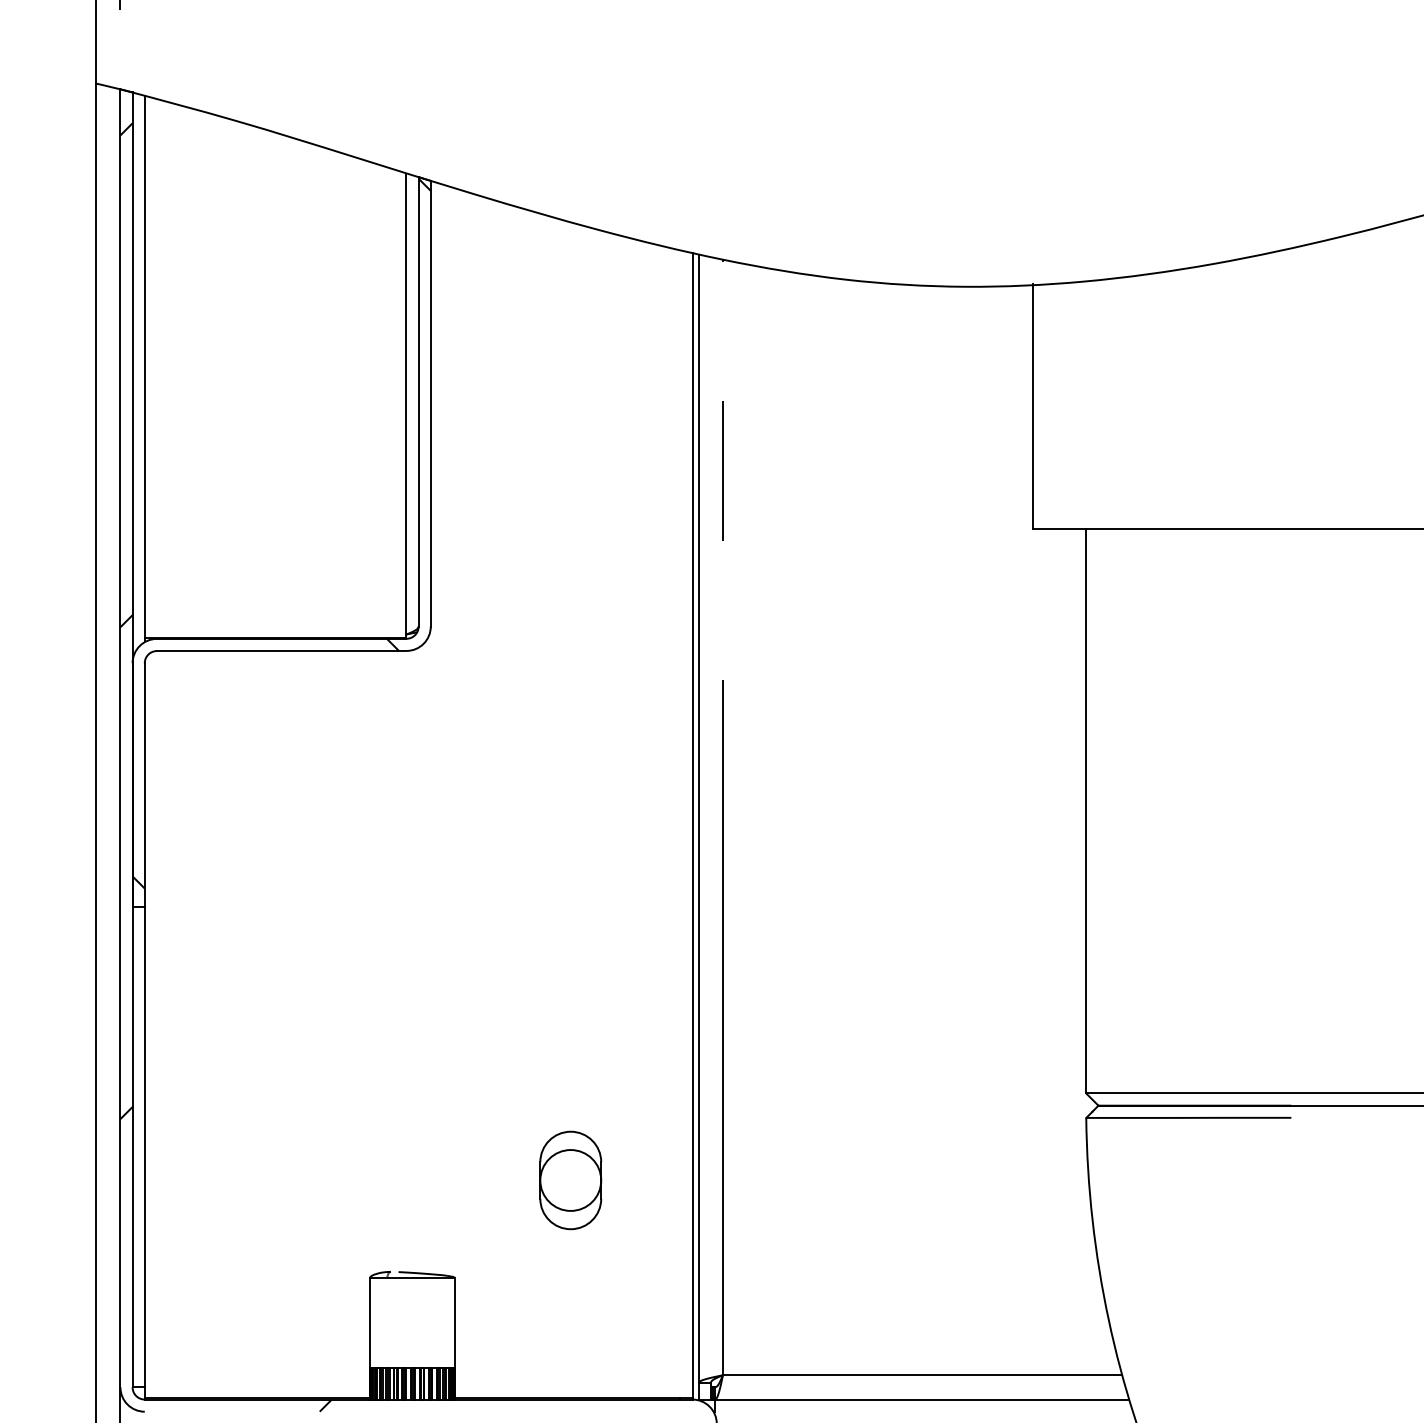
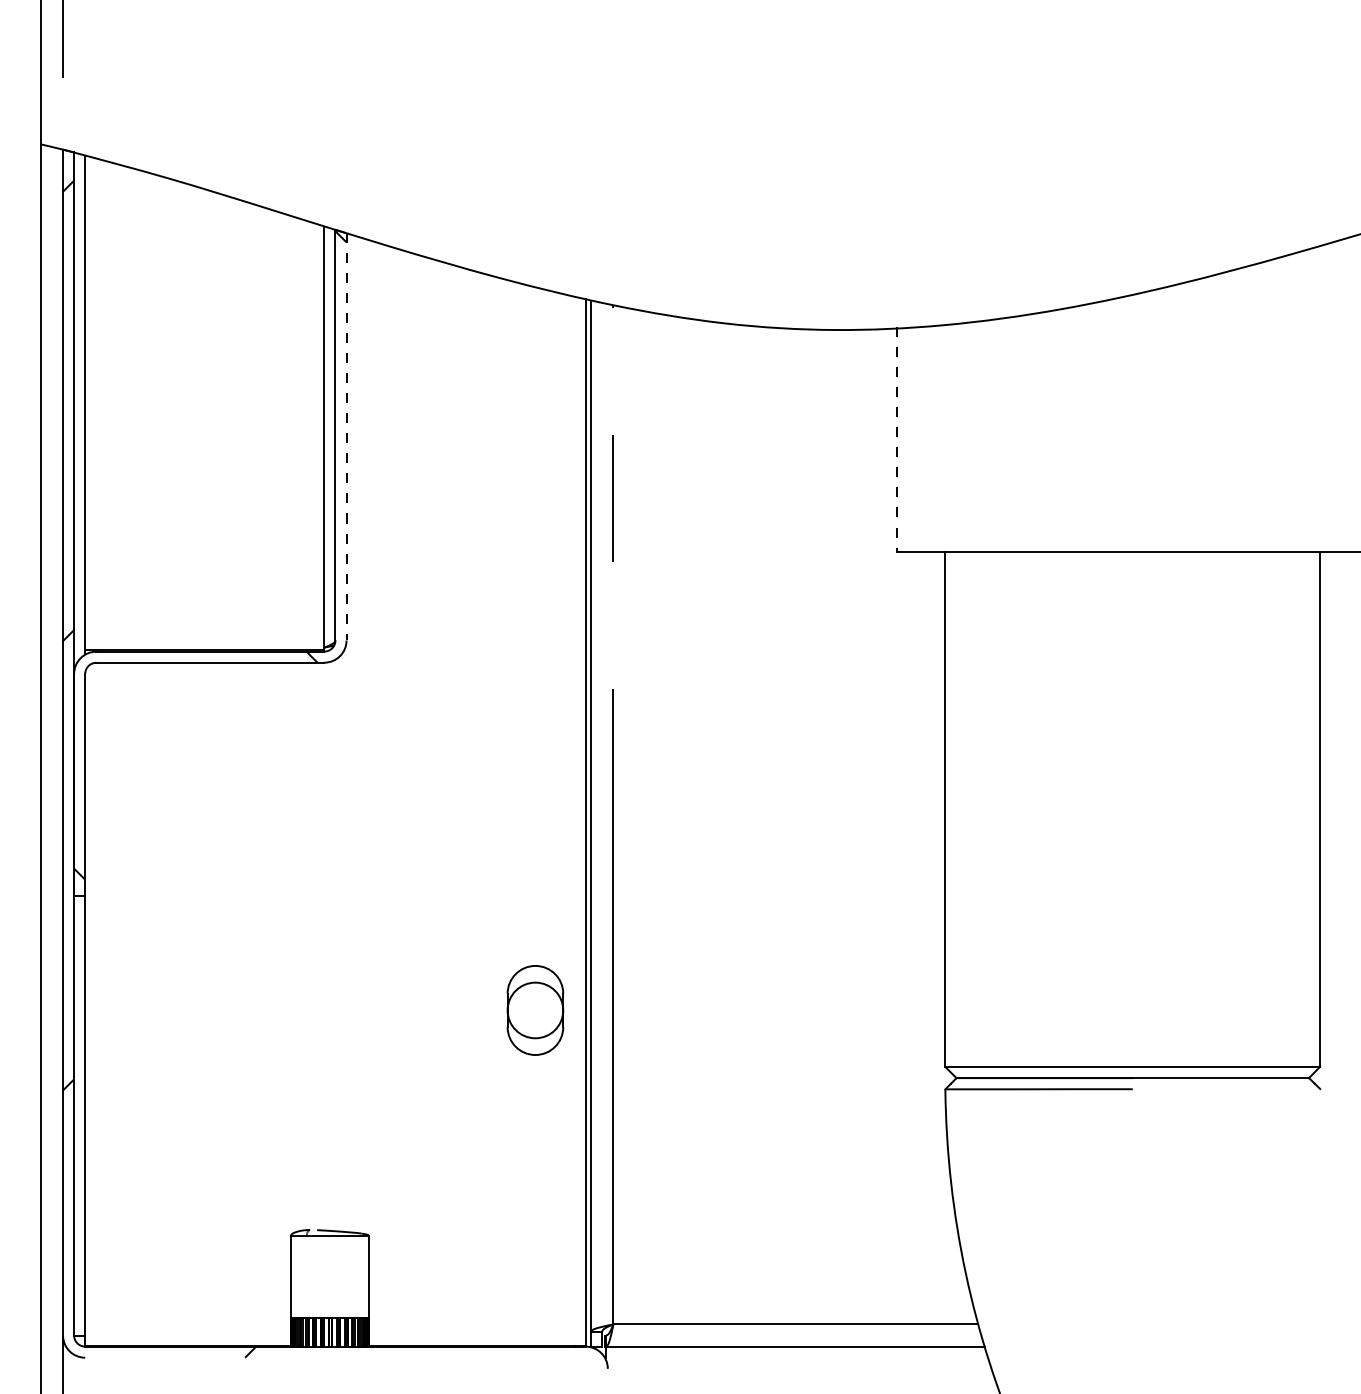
line: (430, 403) -> (346, 436), solid -> dashed
line: (1032, 406) -> (896, 439), solid -> dashed
part: (570, 1180) -> (535, 1010), moved

